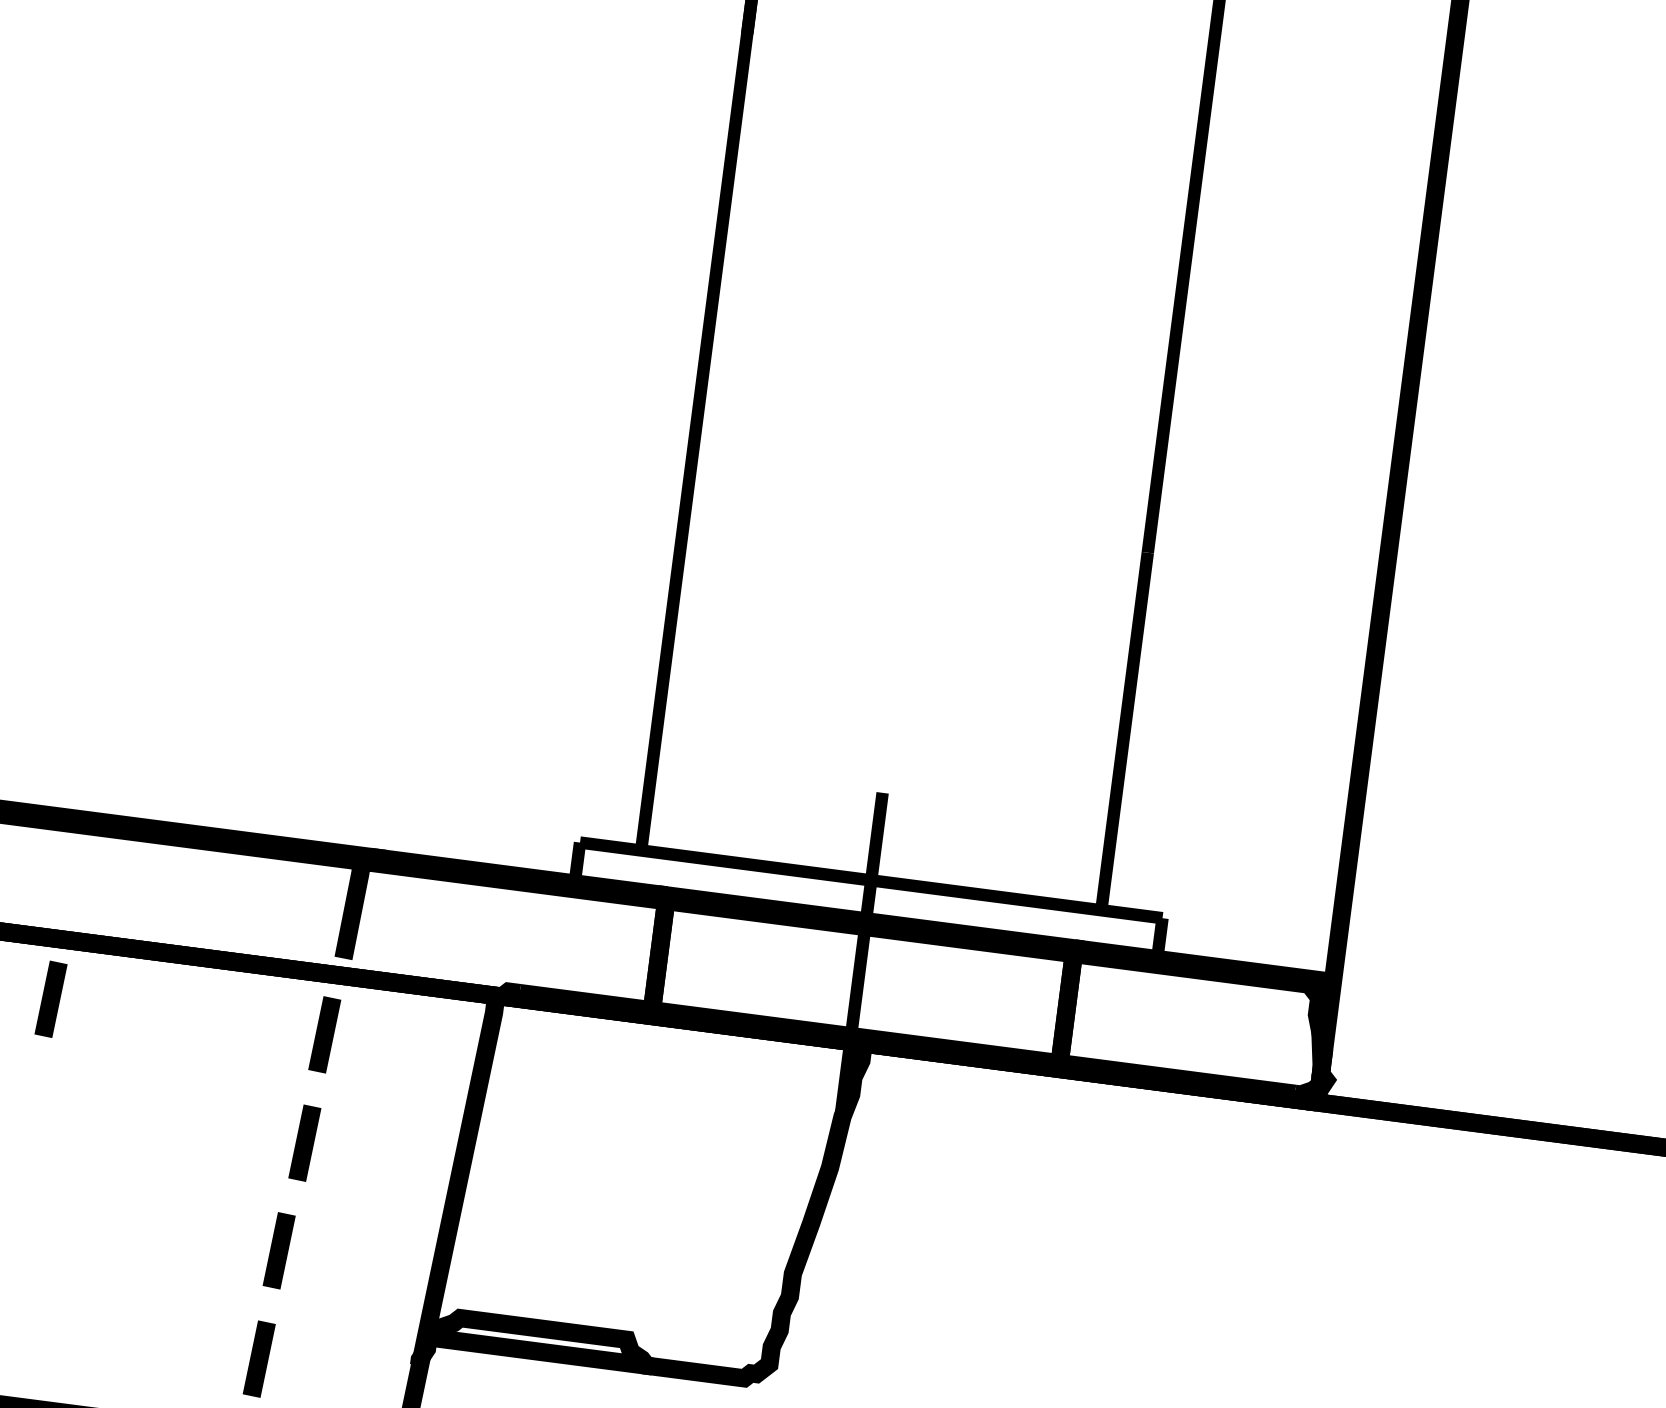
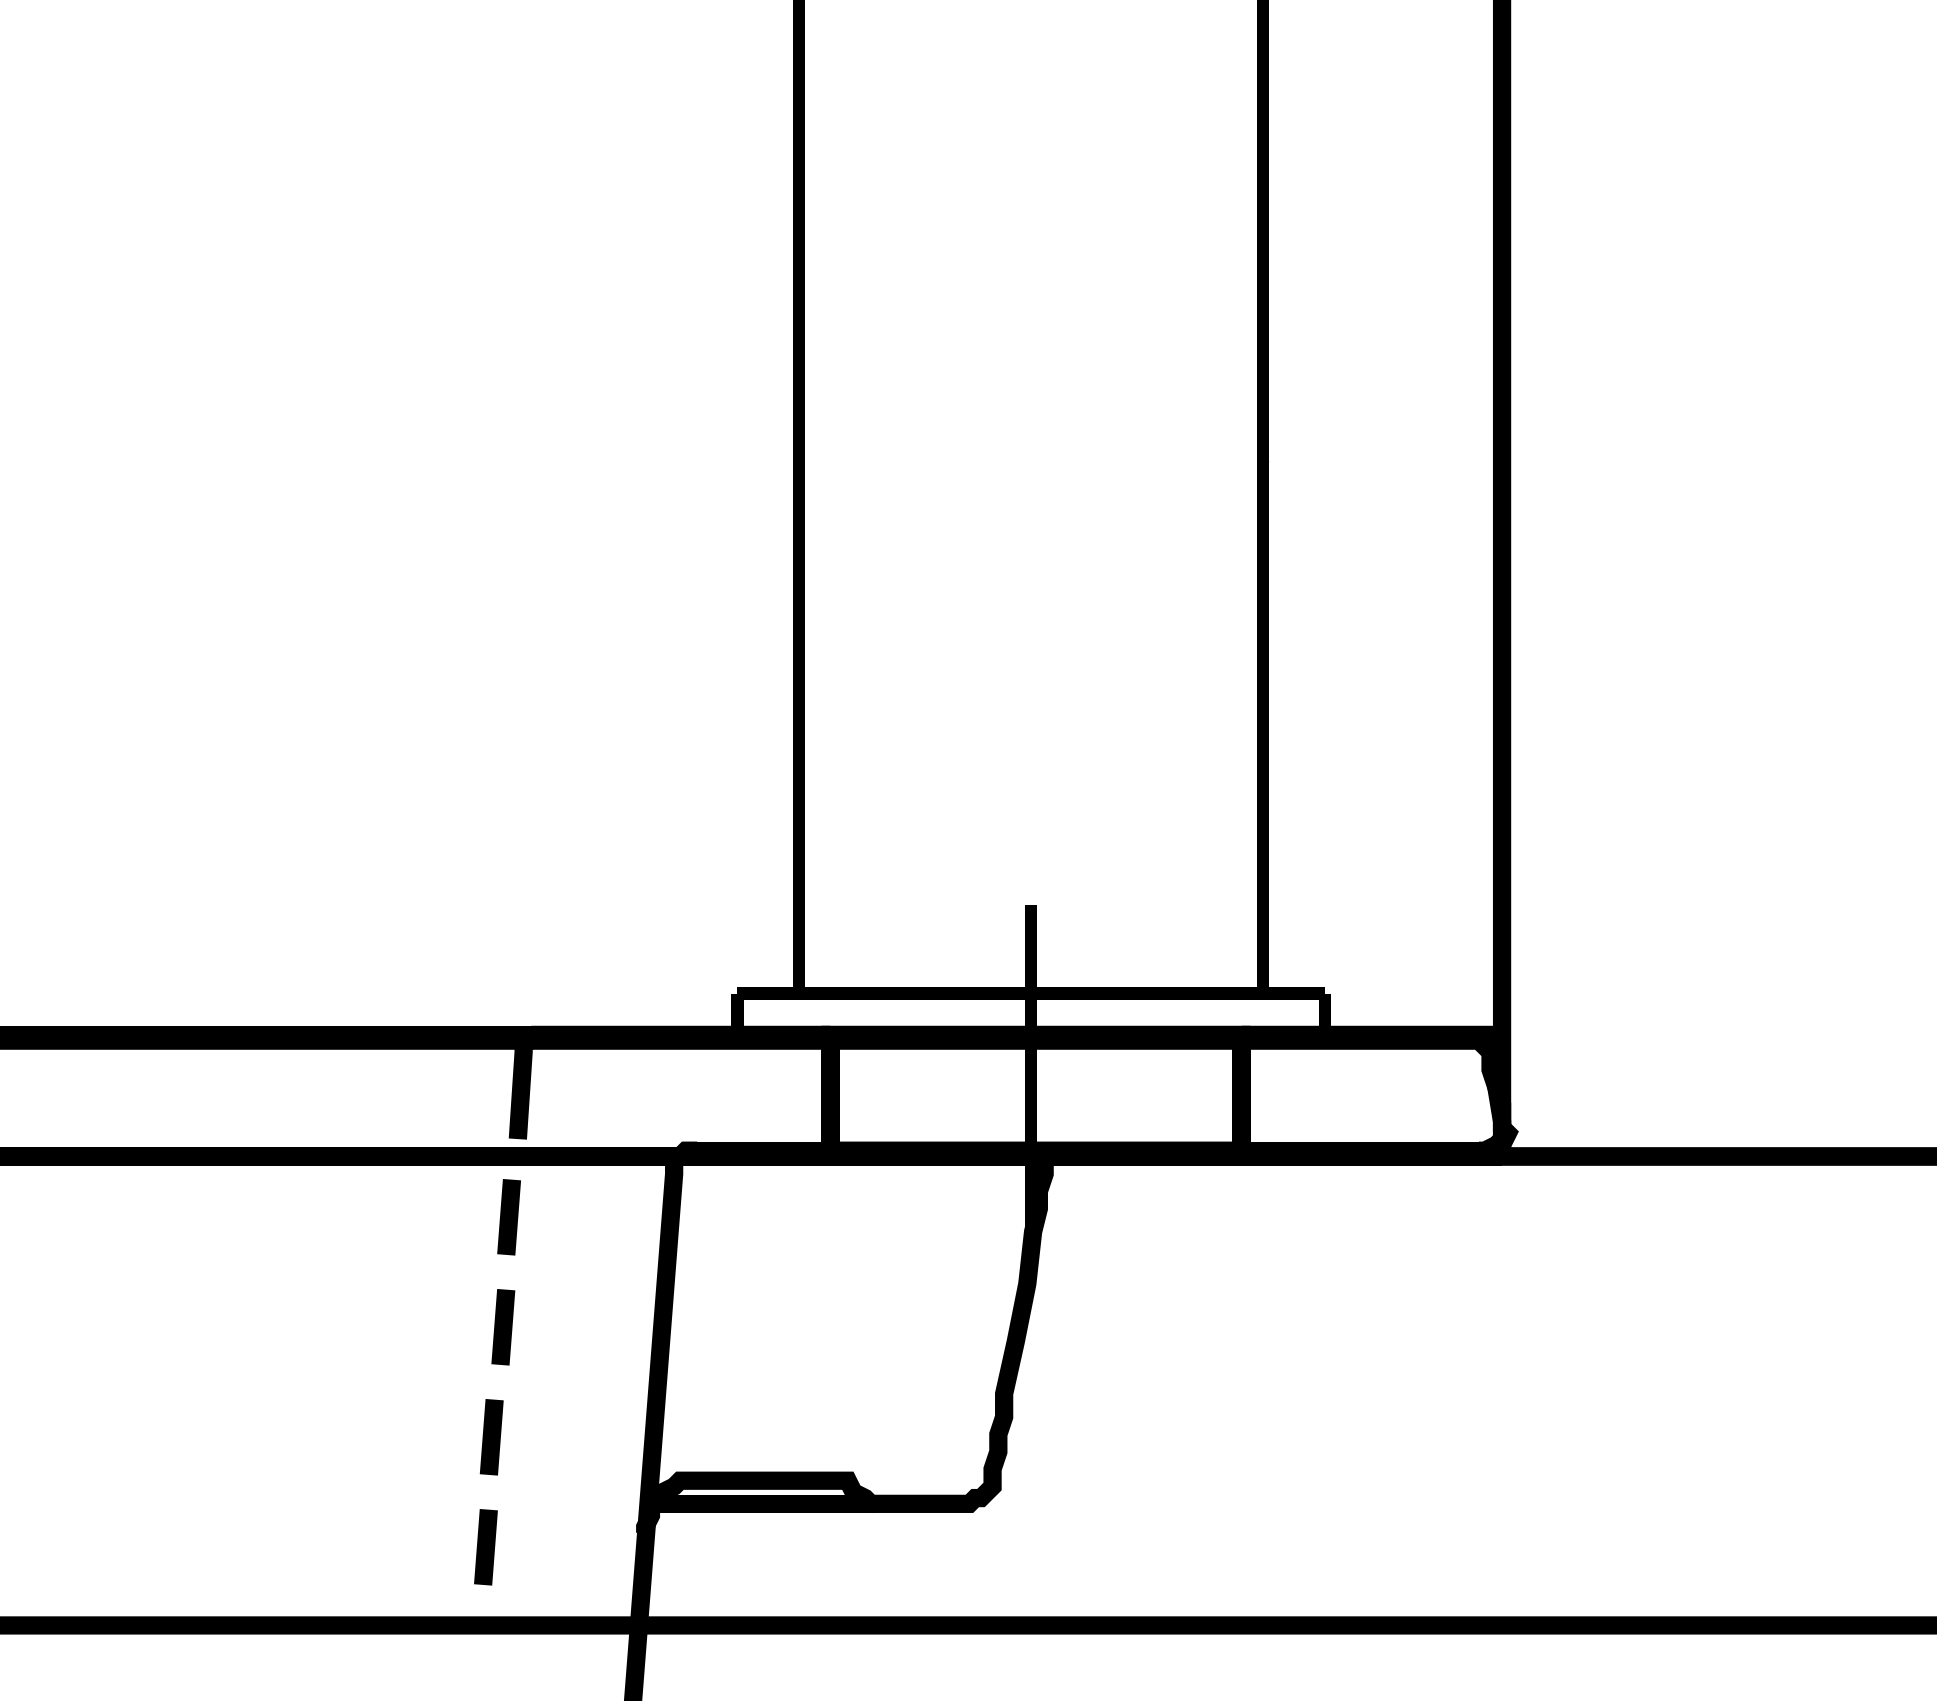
line: (50, 999) -> (232, 1217), removed

